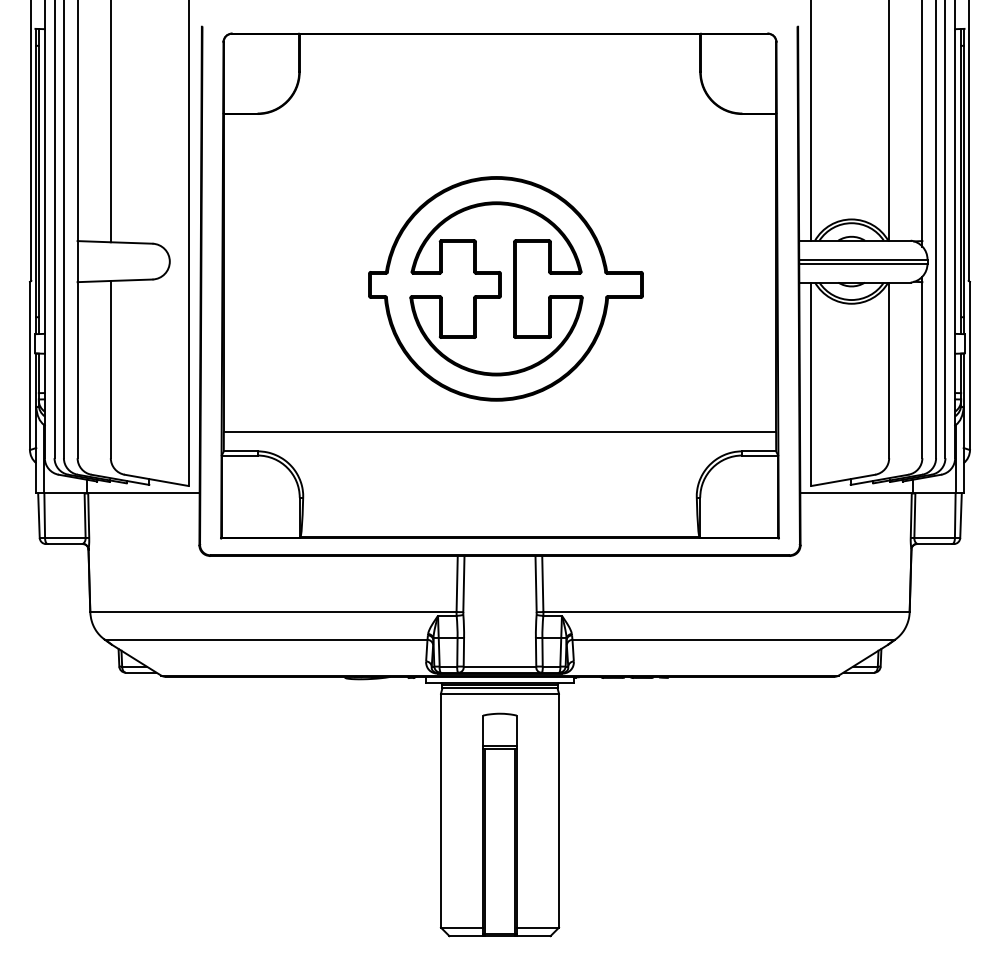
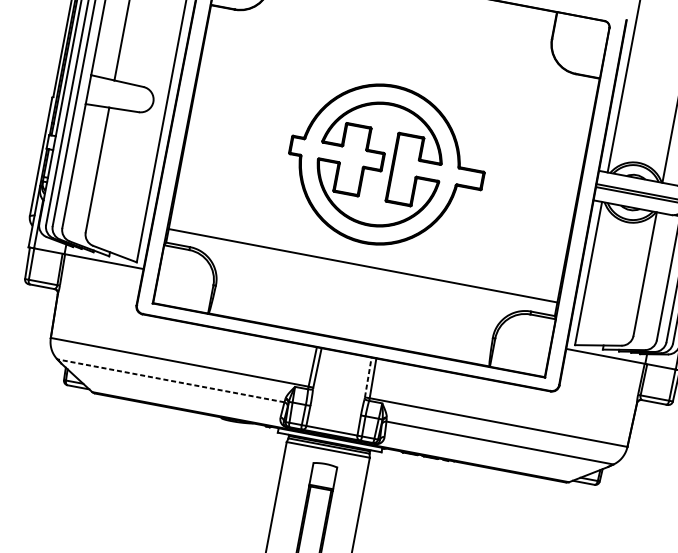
line: (536, 583) -> (368, 377), solid -> dashed
line: (265, 639) -> (170, 380), solid -> dashed

